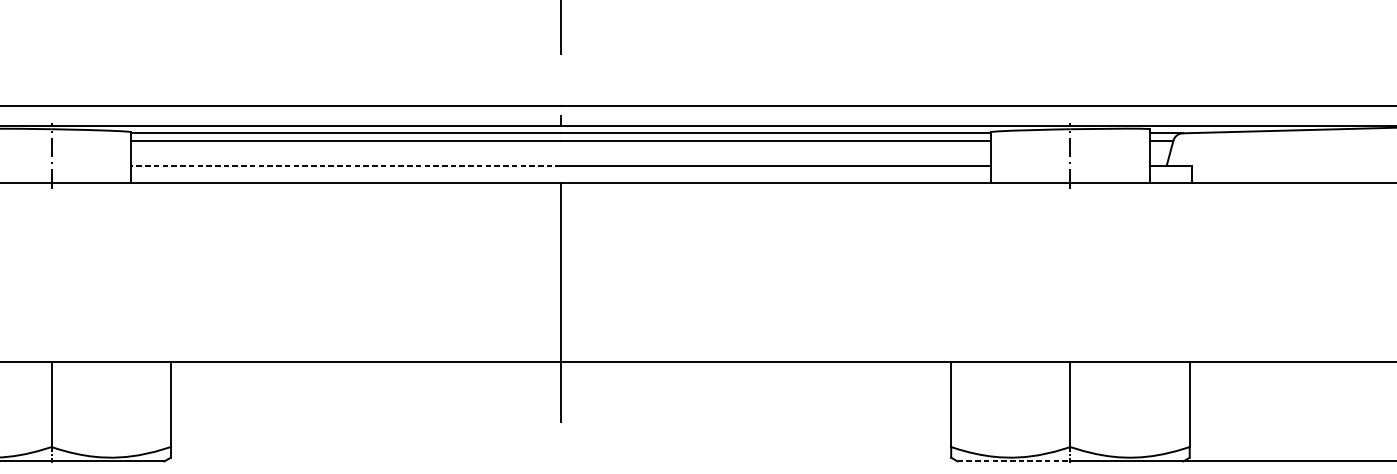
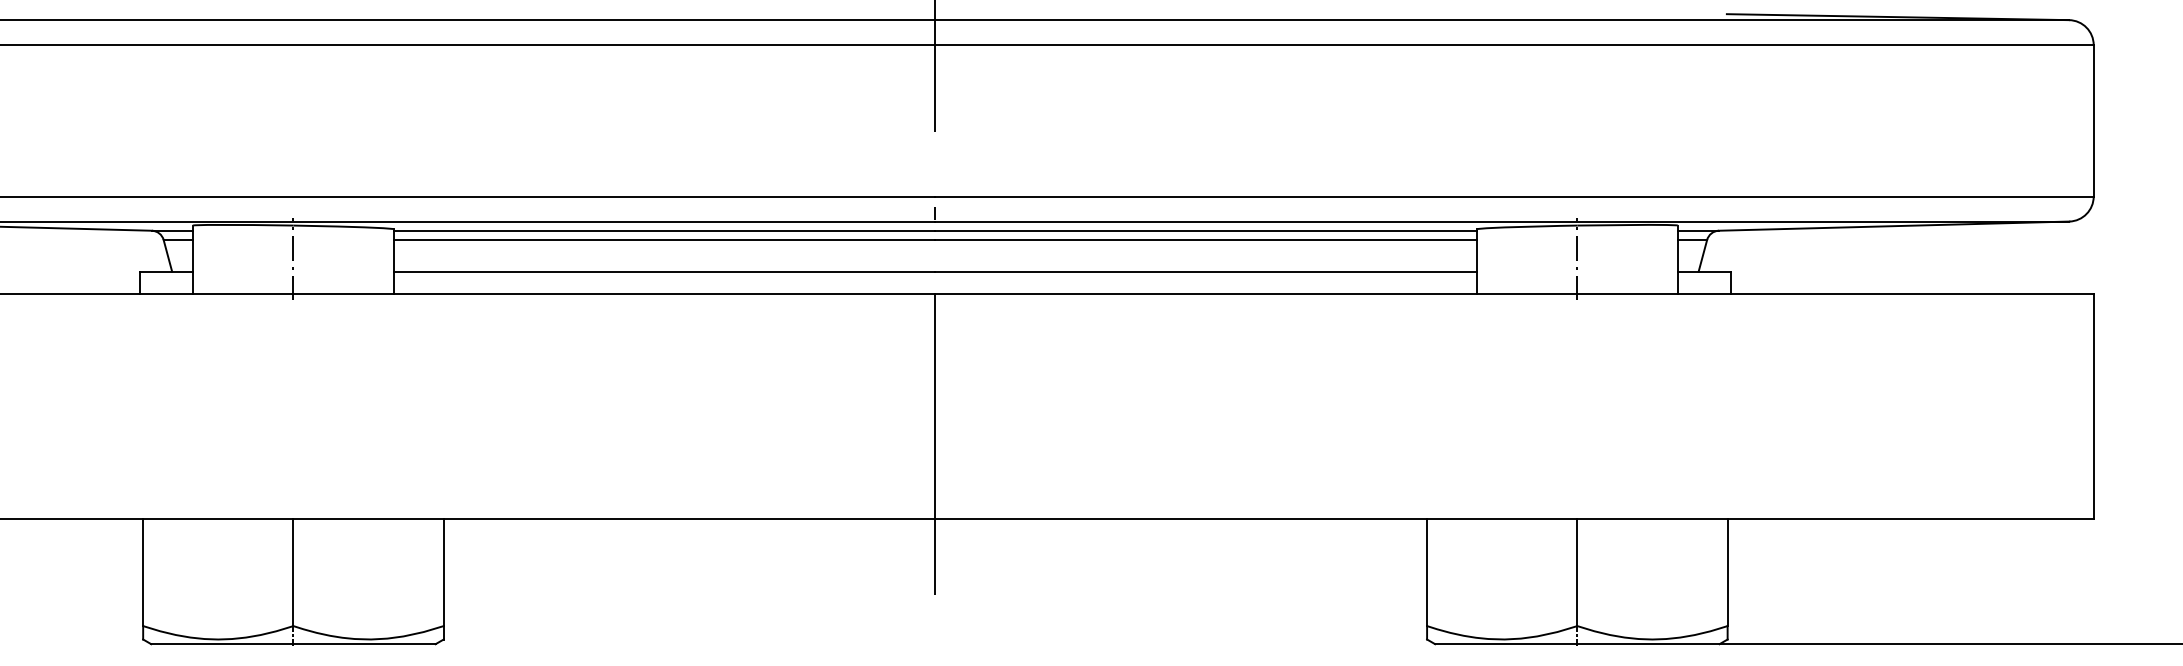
line: (346, 165) -> (664, 271), dashed -> solid
line: (1014, 461) -> (1506, 644), dashed -> solid

